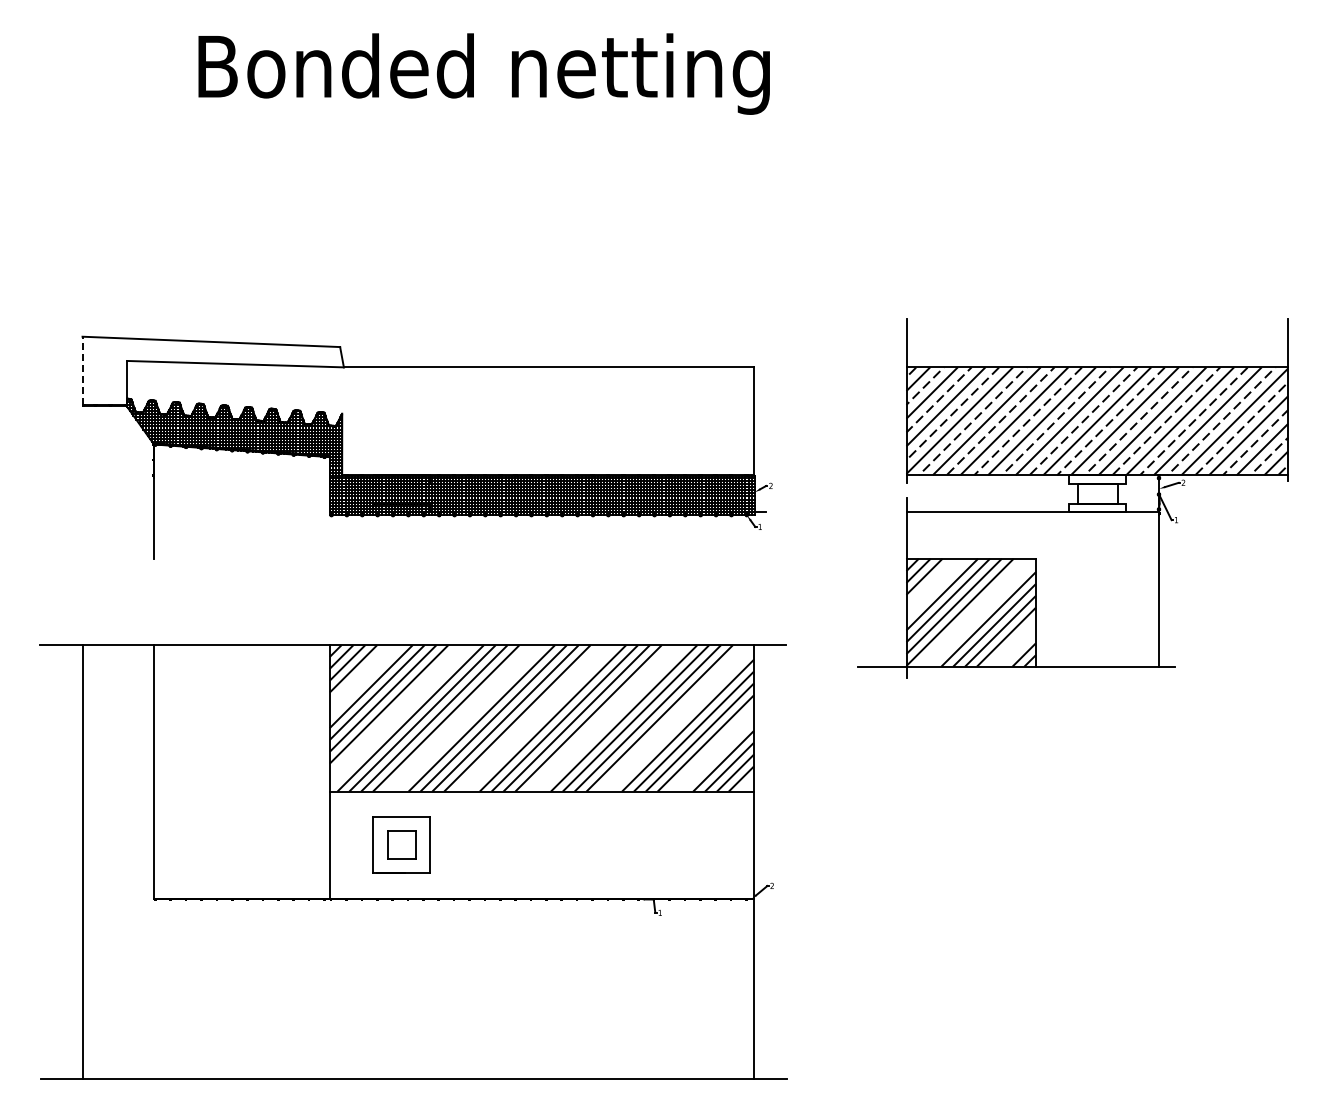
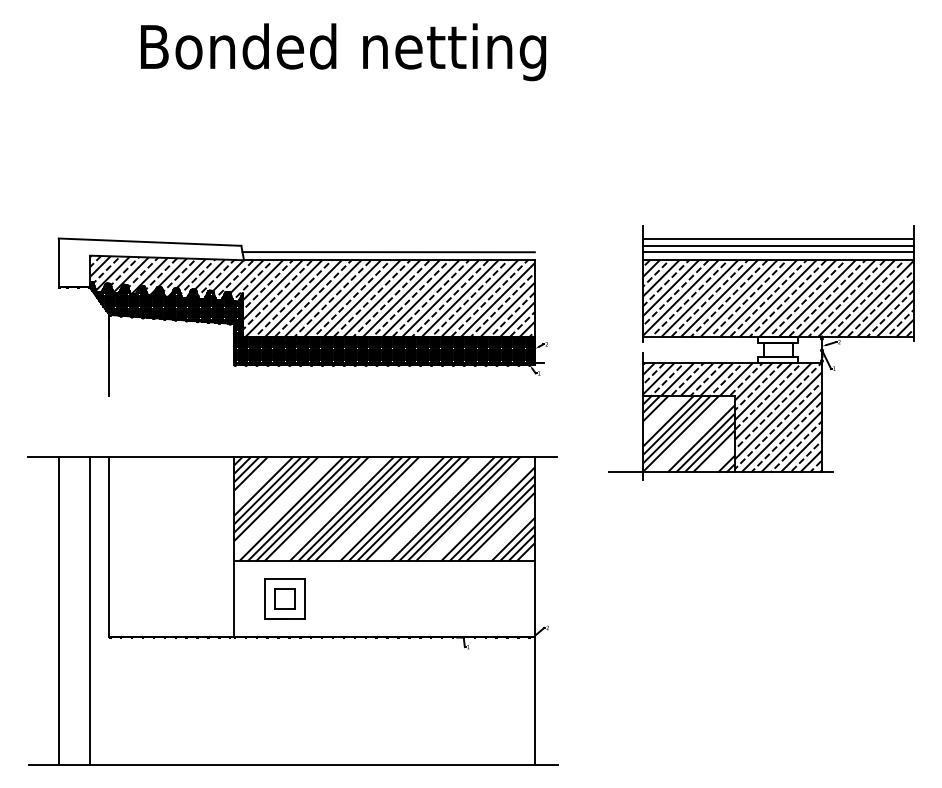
line: (1097, 336) -> (778, 238), added
line: (1097, 347) -> (778, 246), added
line: (547, 355) -> (388, 251), added
line: (1097, 356) -> (778, 252), added
line: (82, 370) -> (58, 262), dashed -> solid
hatch: (440, 418) -> (312, 296), added
hatch: (1032, 589) -> (732, 417), added
line: (127, 861) -> (90, 610), added

